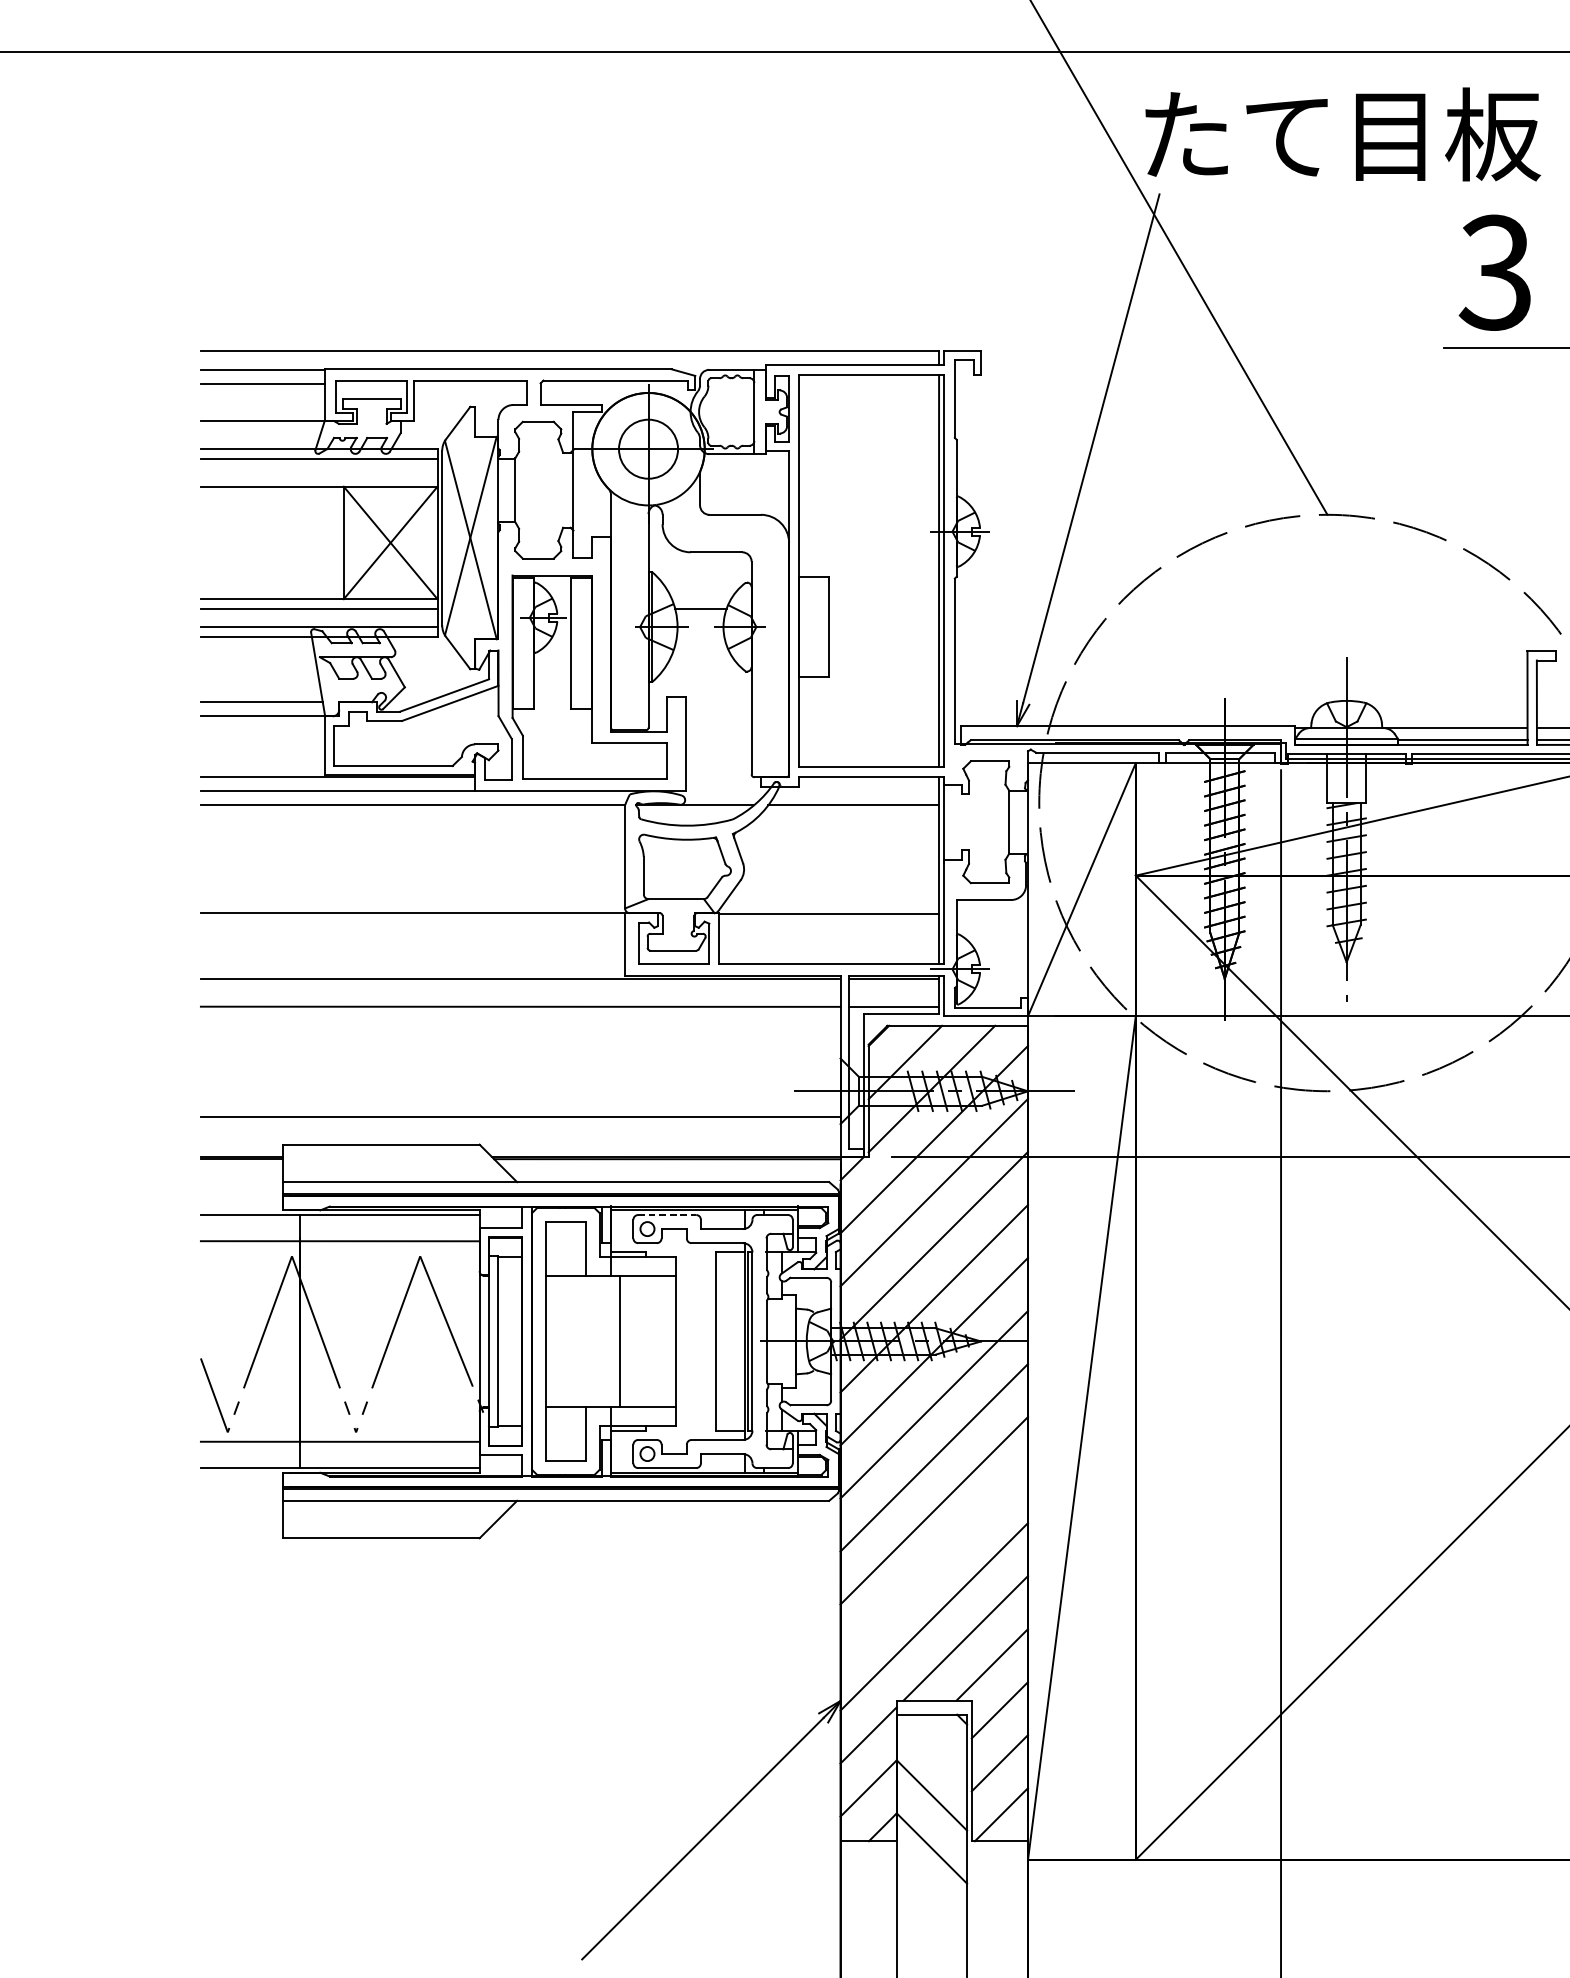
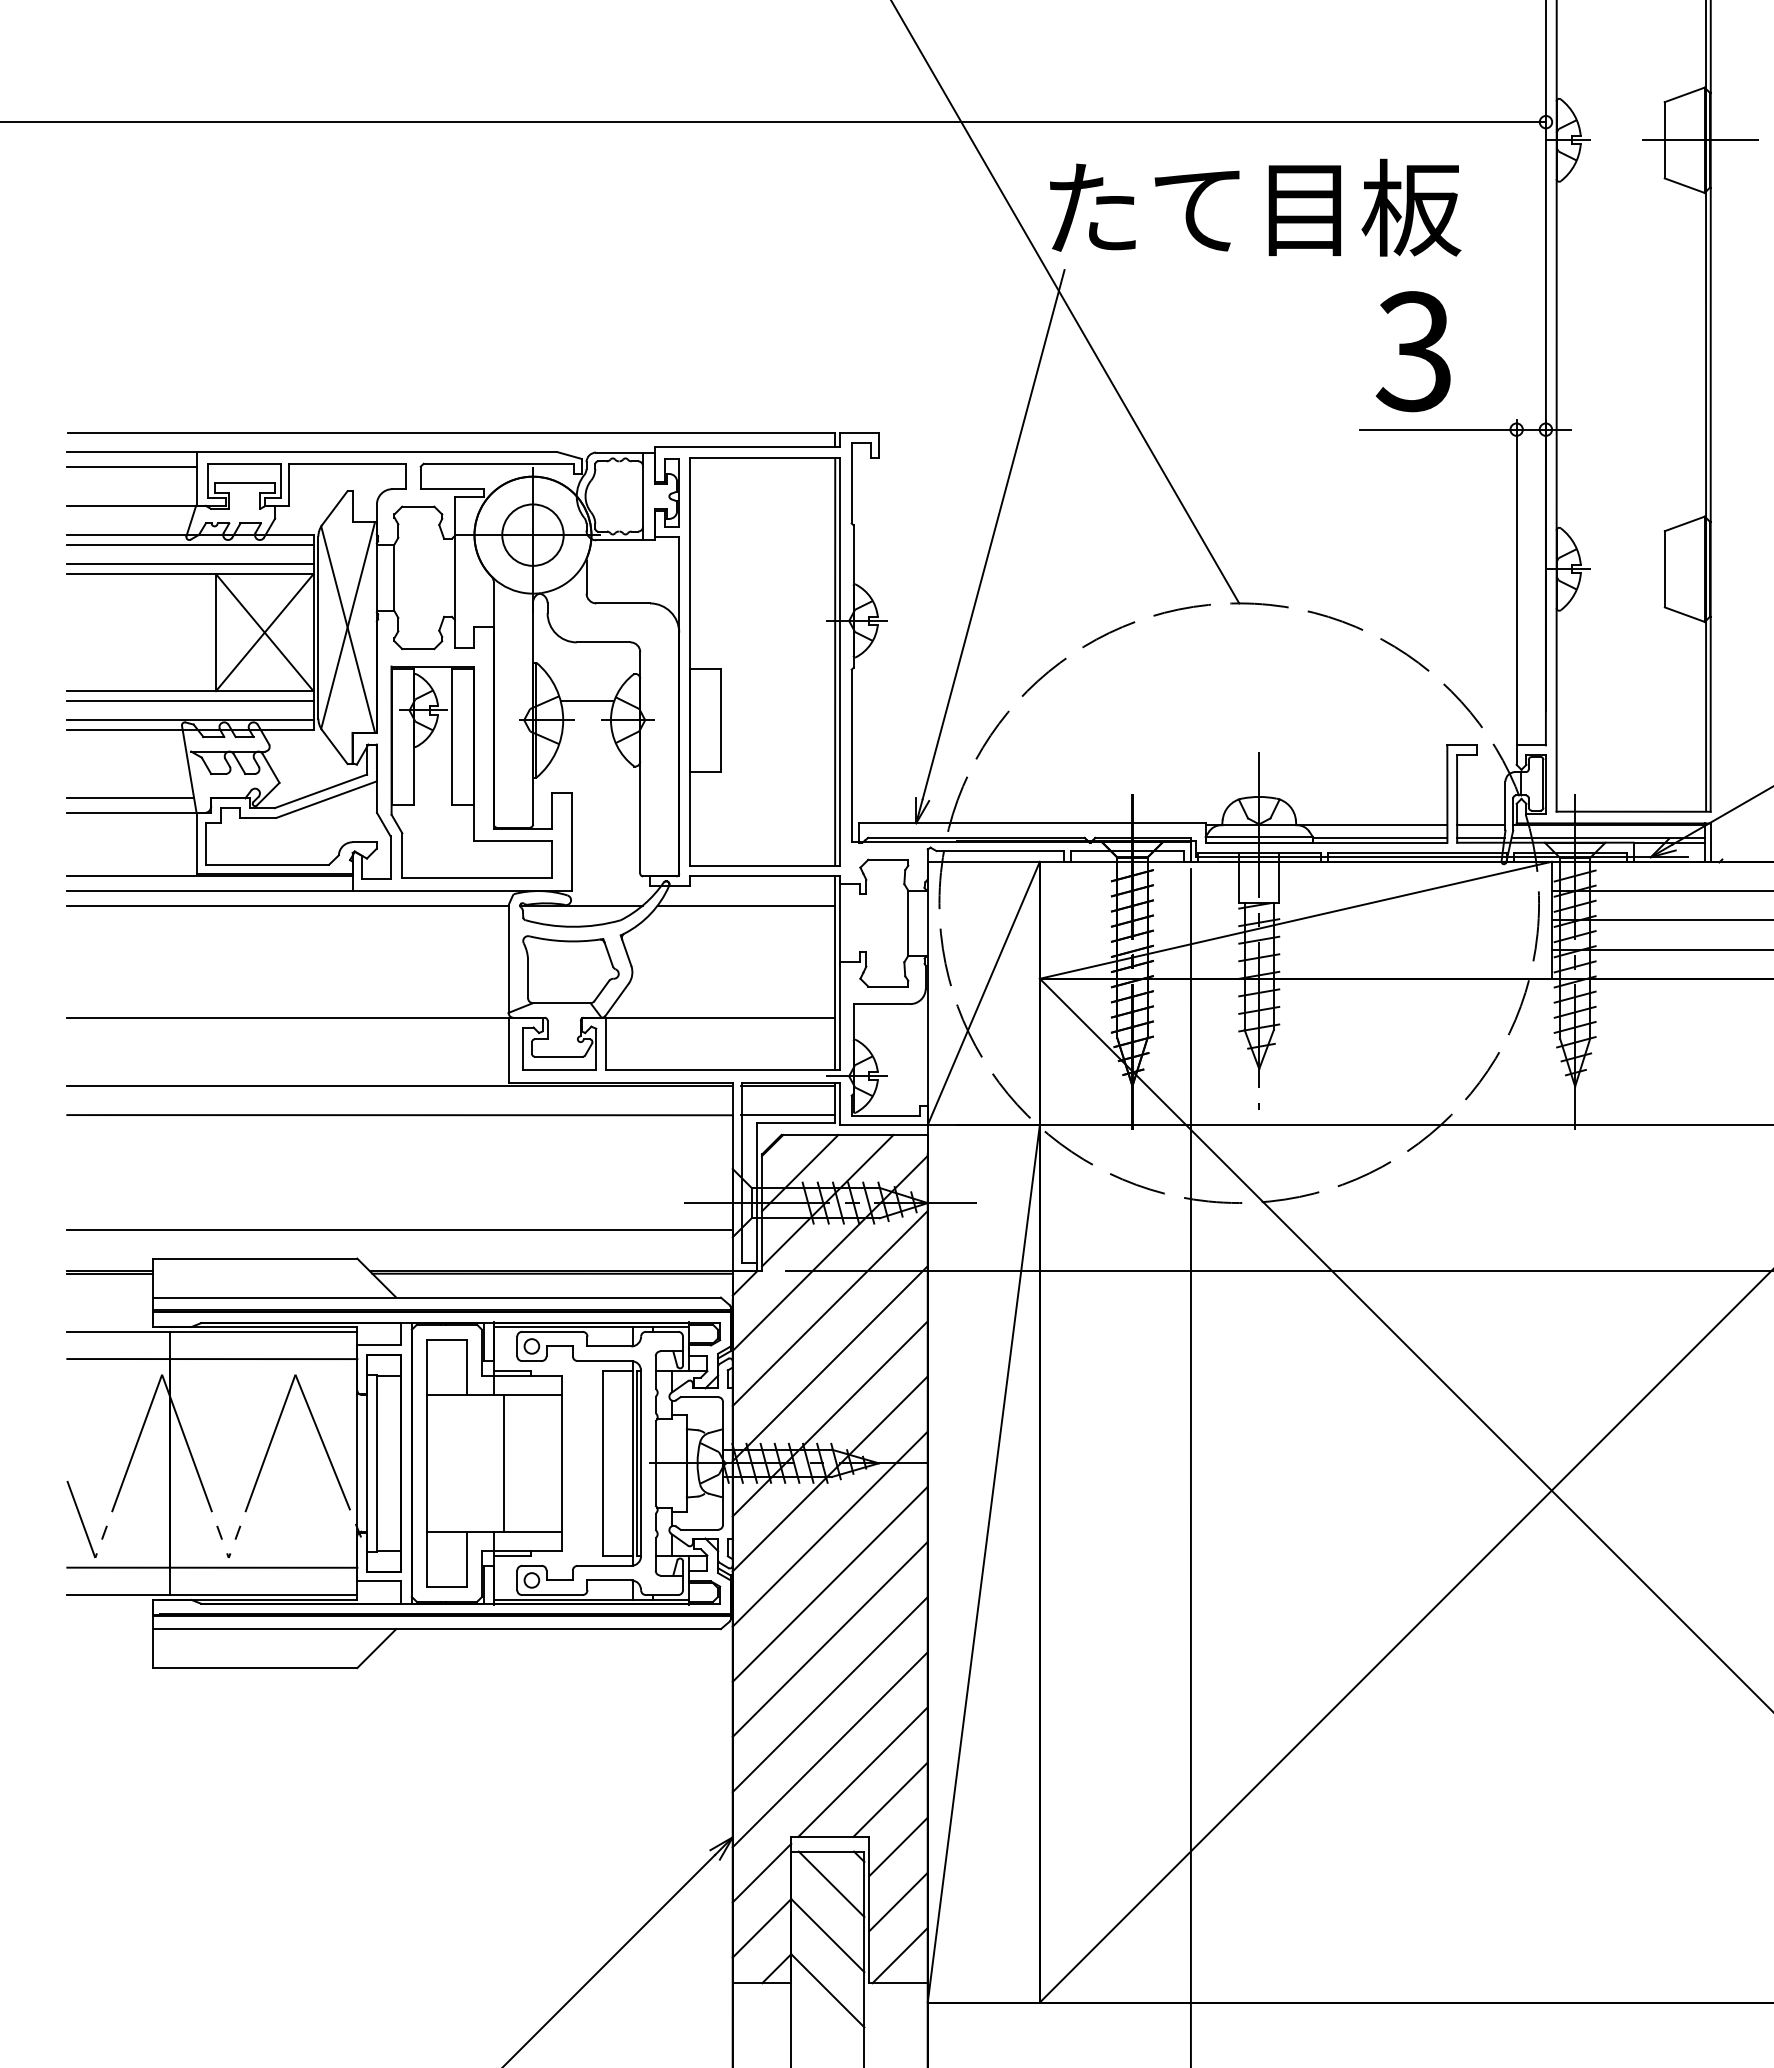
line: (319, 477) -> (190, 564), added
line: (667, 1214) -> (552, 1331), dashed -> solid
line: (933, 1563) -> (829, 1694), added
line: (935, 1746) -> (831, 1884), added

